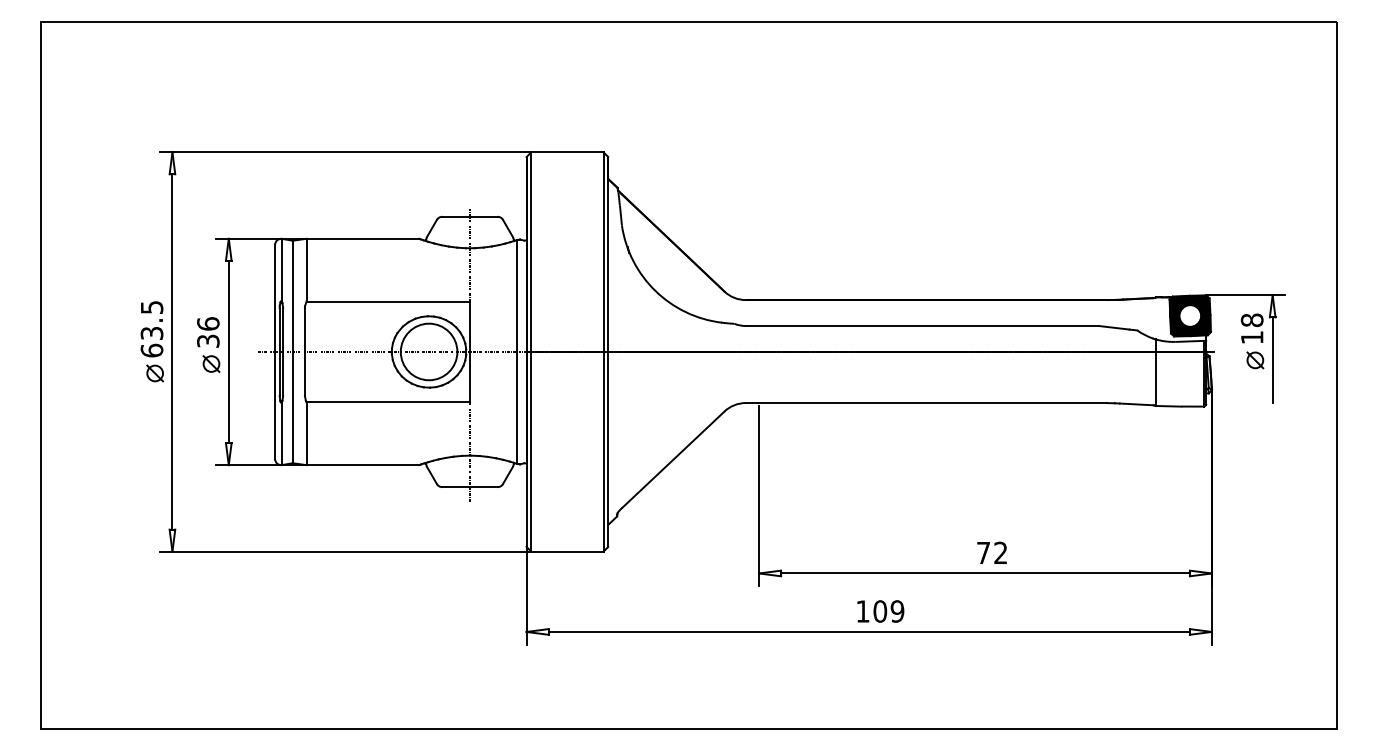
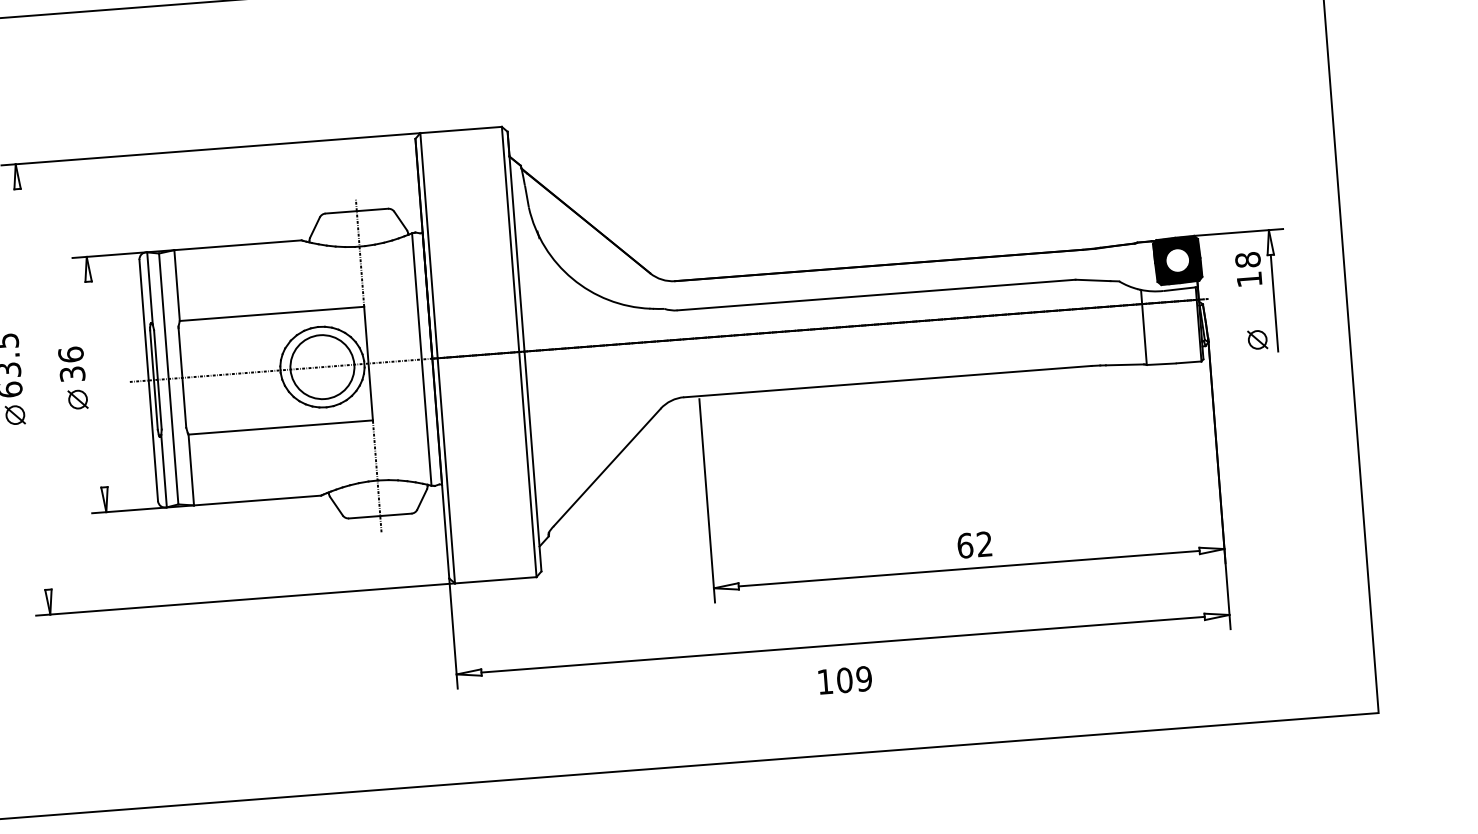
line: (172, 351) -> (33, 388), removed
line: (228, 351) -> (96, 384), removed
part: (1255, 360) -> (1257, 340), moved
text: (983, 552) -> (965, 545), 72 -> 62
text: (880, 611) -> (845, 680), moved

